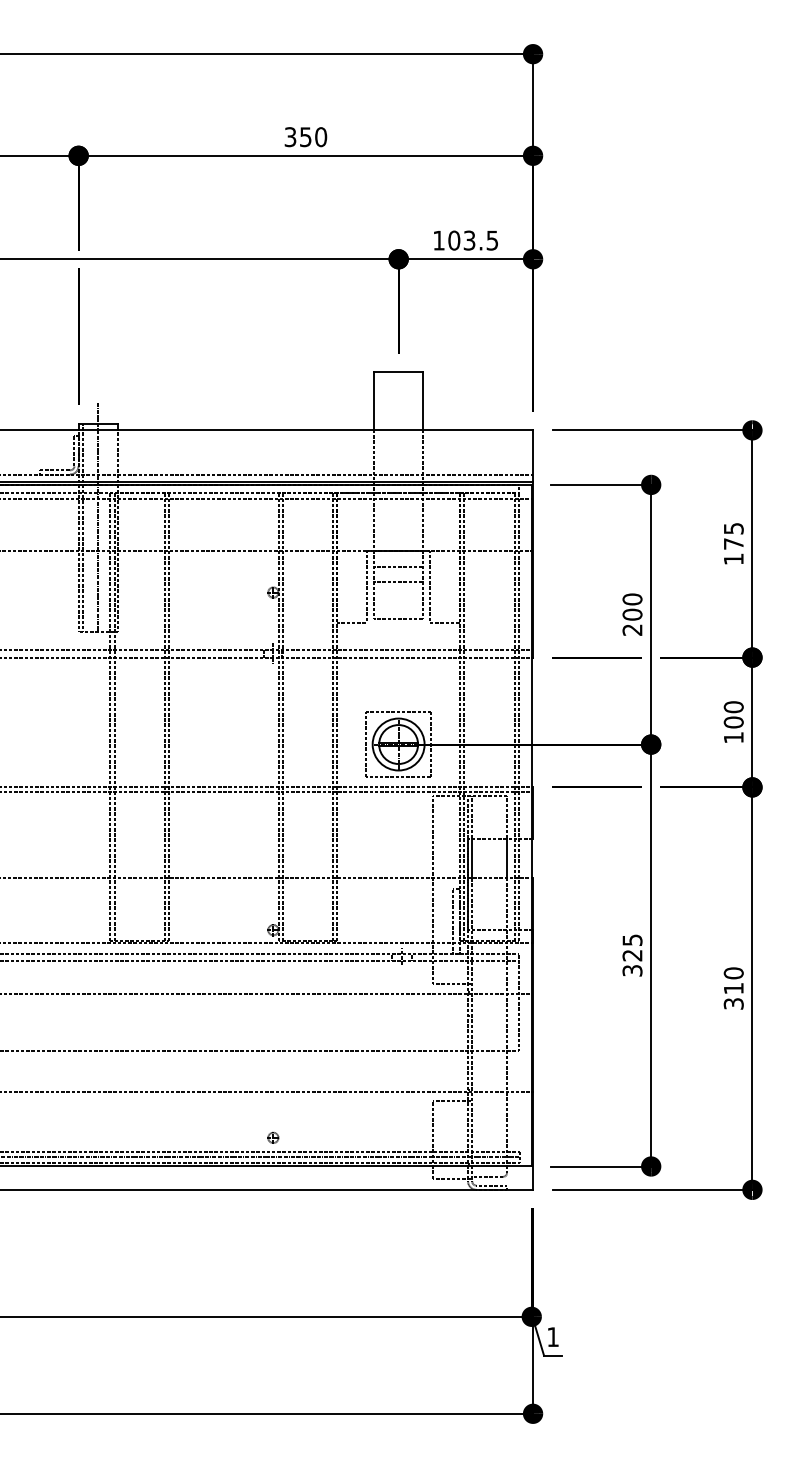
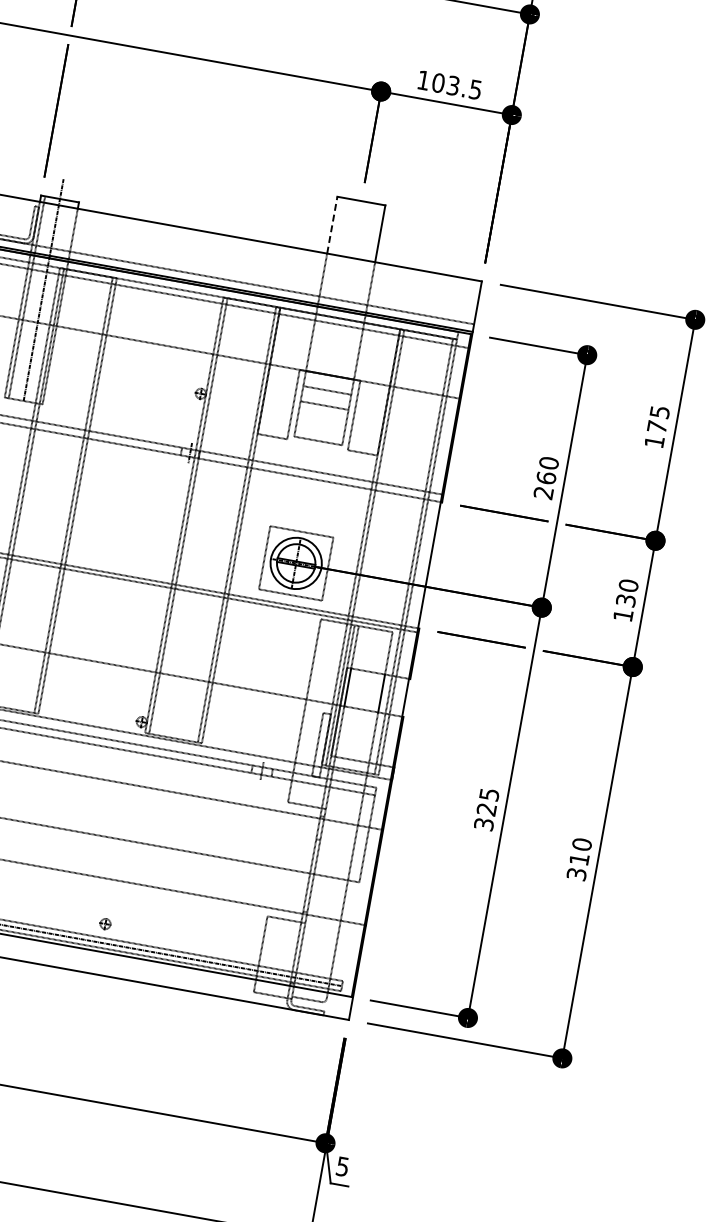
line: (373, 400) -> (331, 224), solid -> dashed
text: (632, 614) -> (546, 477), 200 -> 260
text: (733, 722) -> (625, 600), 100 -> 130
text: (552, 1337) -> (342, 1167), 1 -> 5

